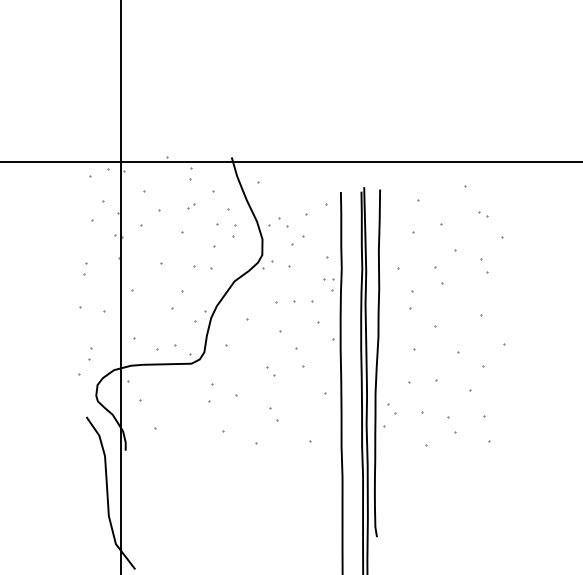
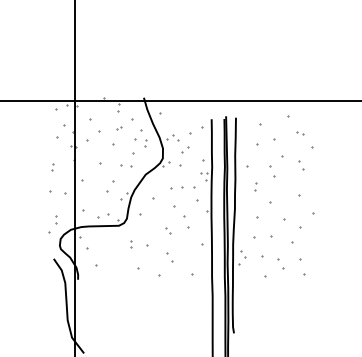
part: (411, 300) -> (255, 186), size x0.62
part: (211, 393) -> (131, 244), size x0.62

